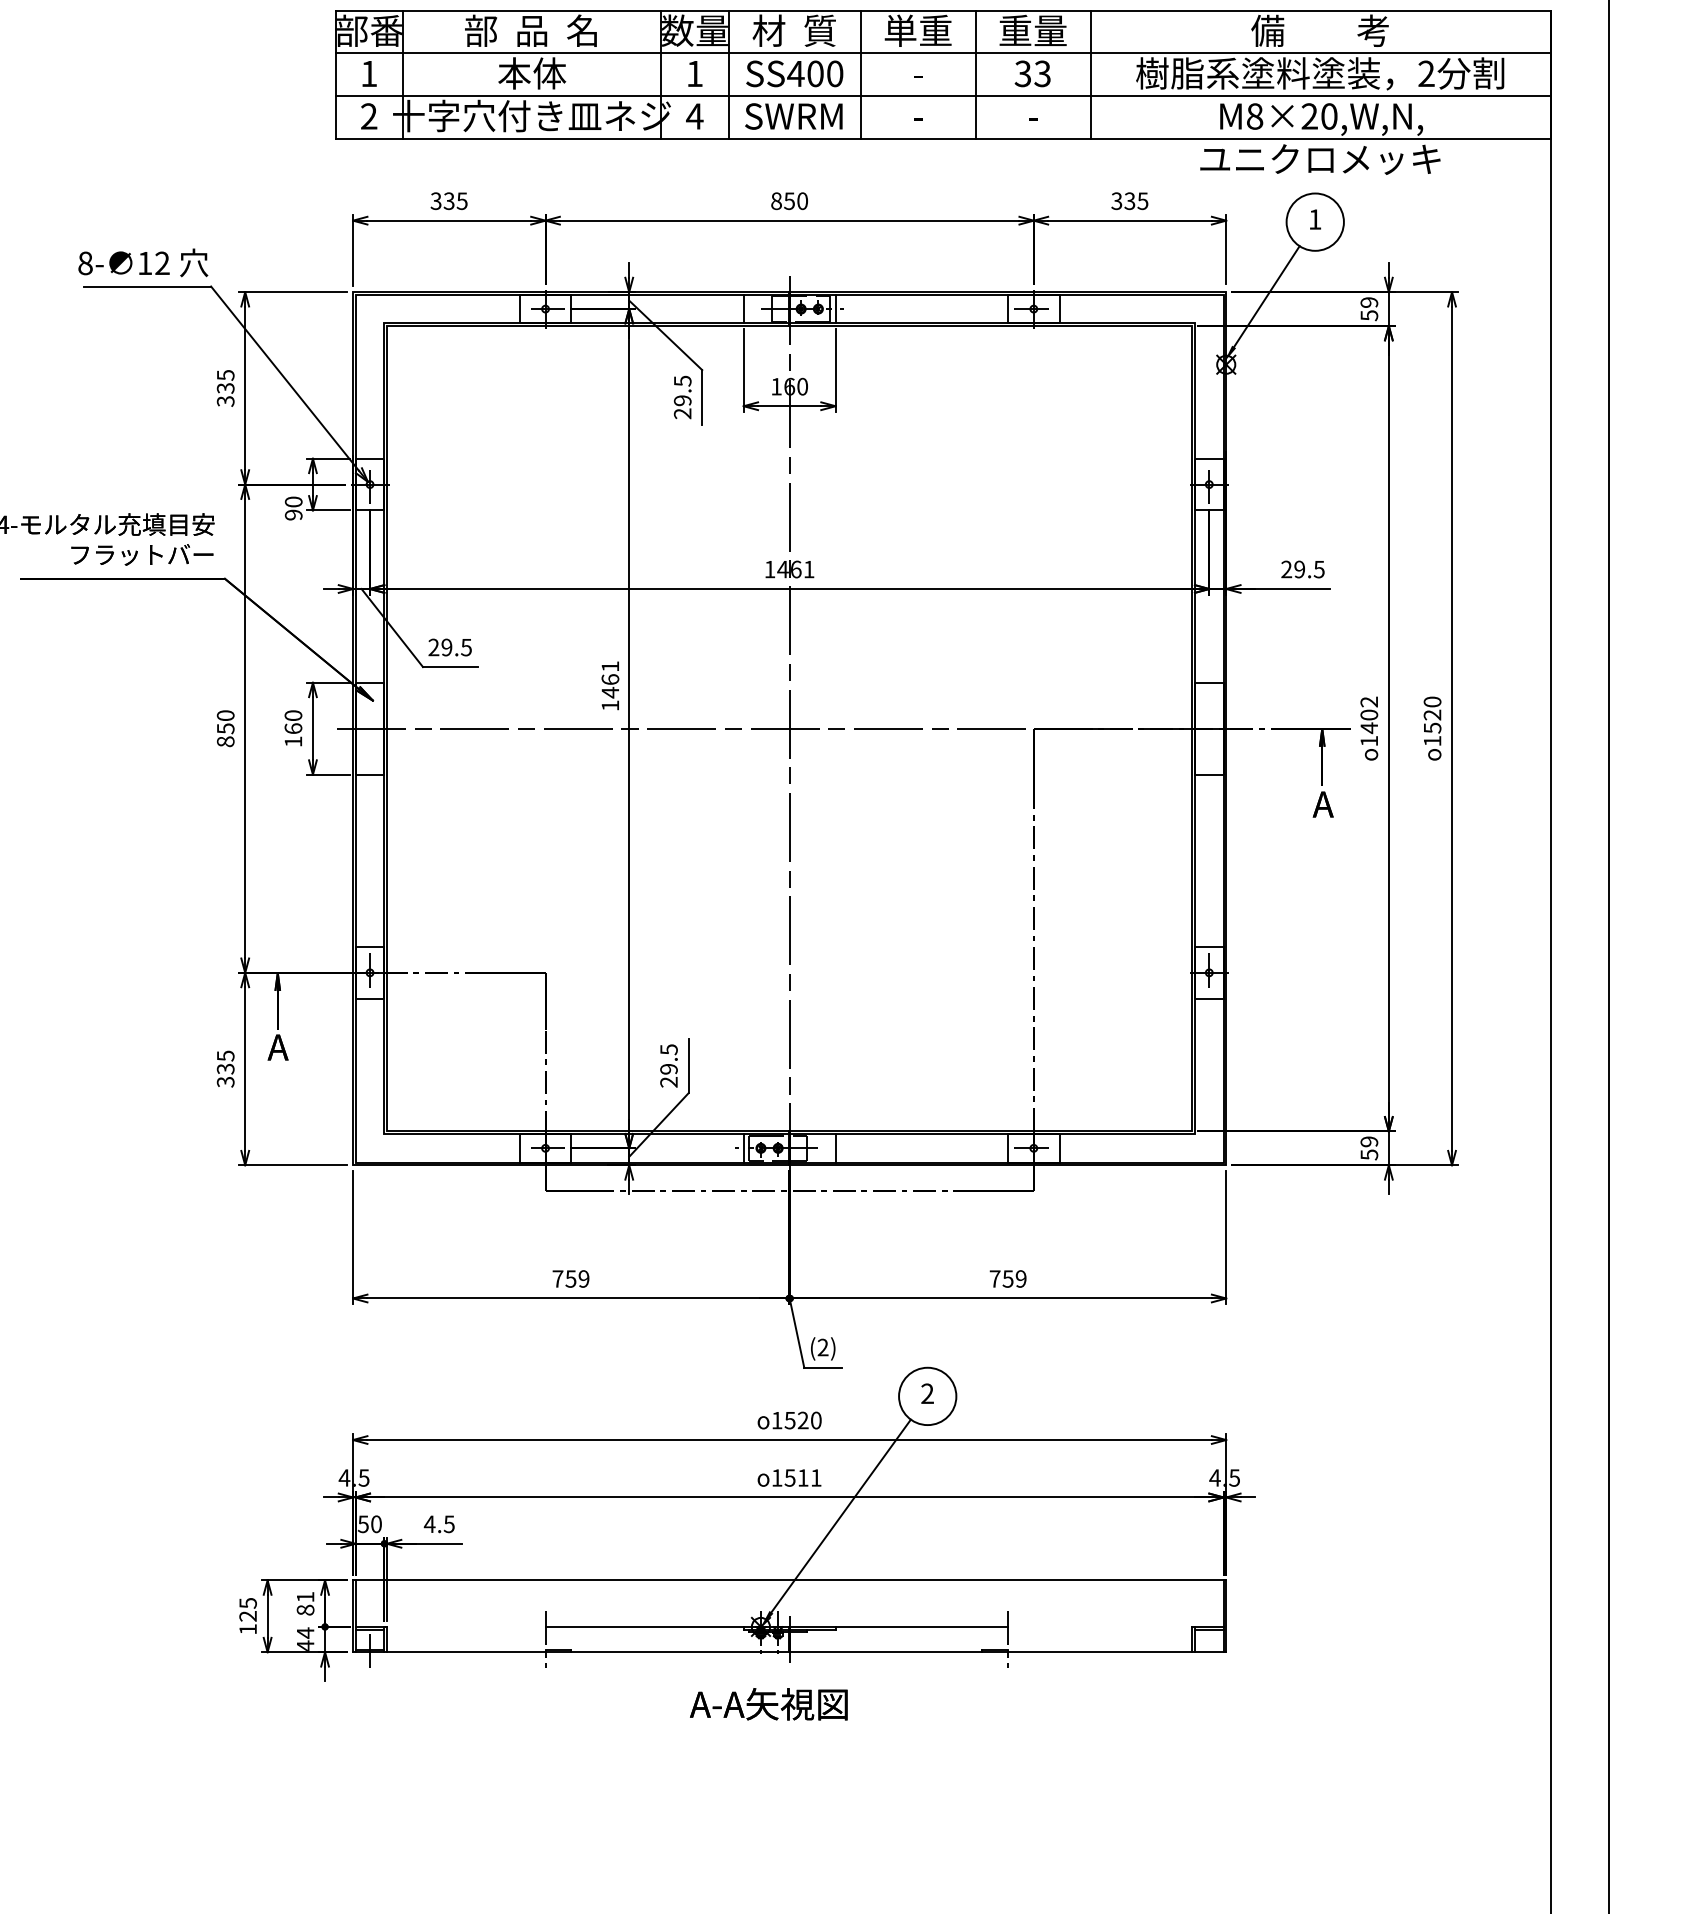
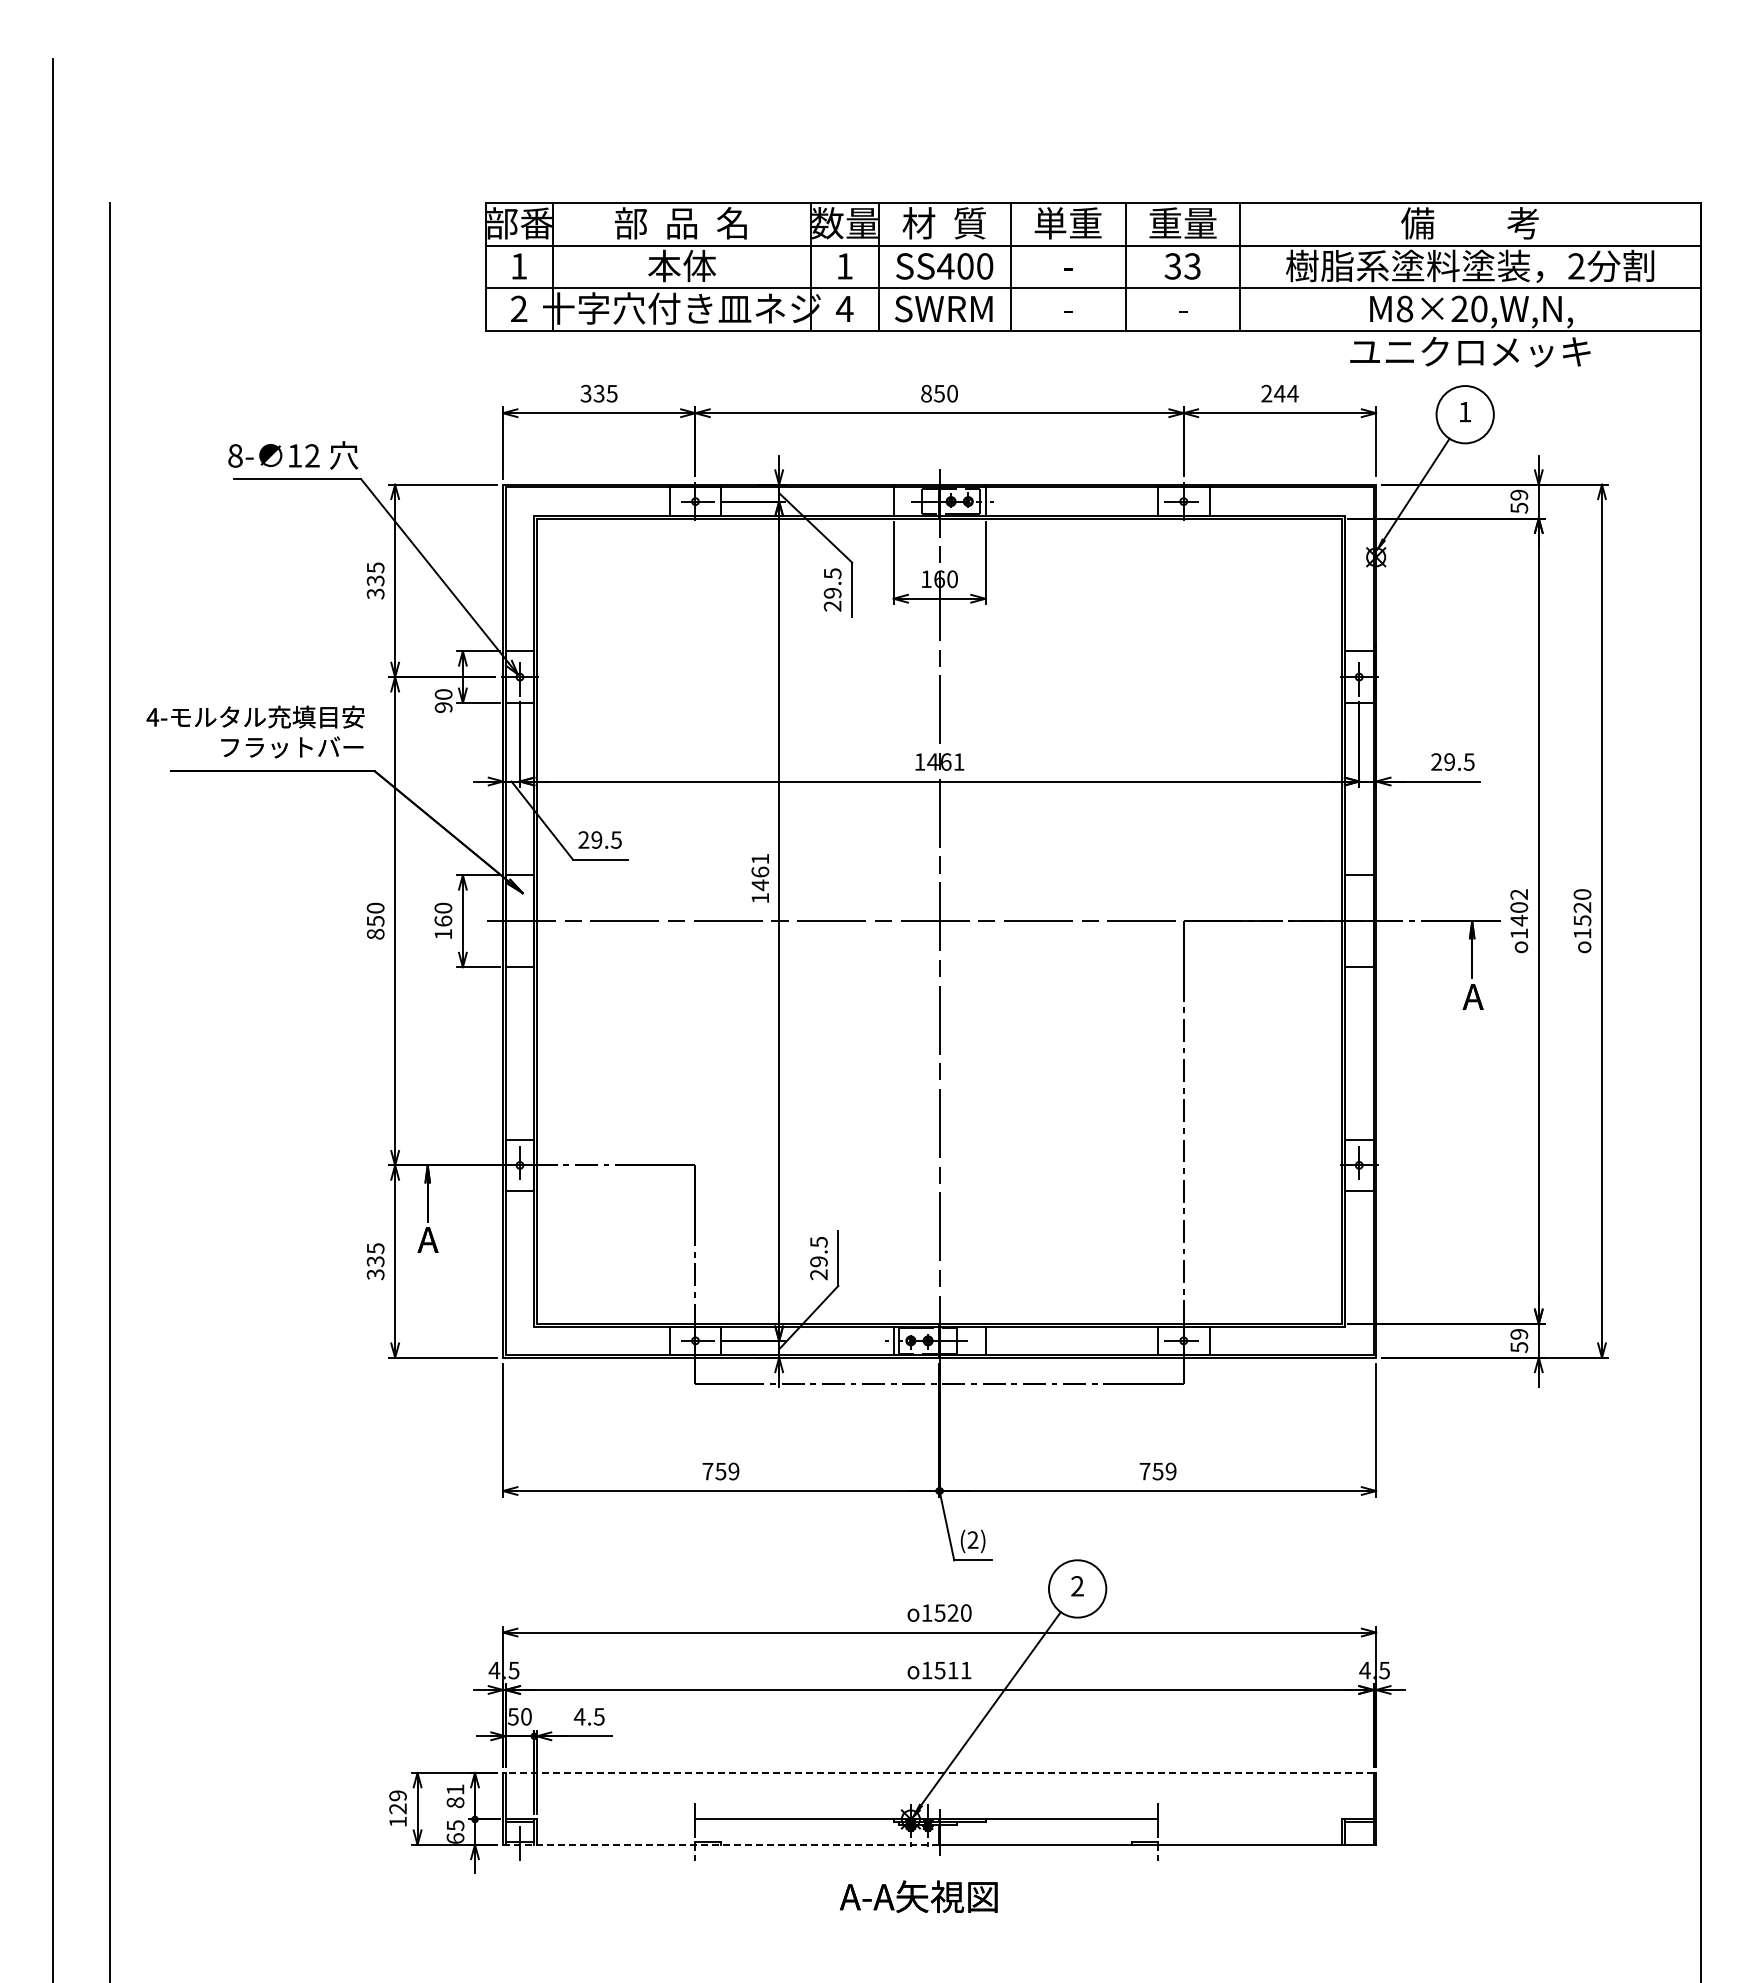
text: (1129, 200) -> (1279, 393), 335 -> 244
line: (787, 1579) -> (937, 1772), solid -> dashed
text: (247, 1602) -> (397, 1795), 125 -> 129
text: (305, 1638) -> (455, 1831), 44 -> 65
line: (571, 1651) -> (721, 1844), solid -> dashed

